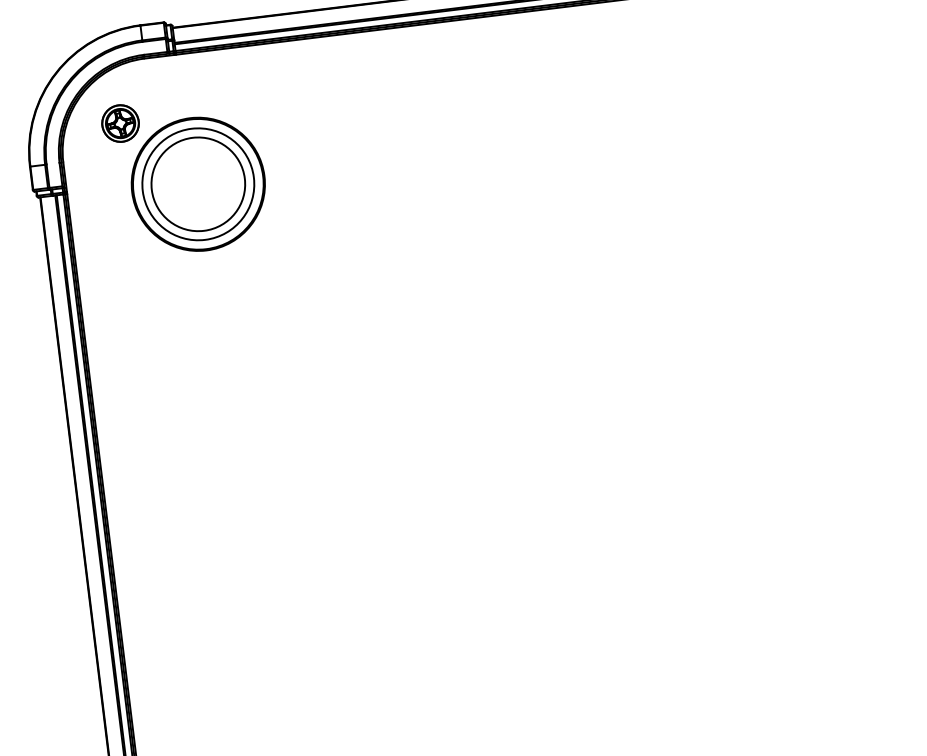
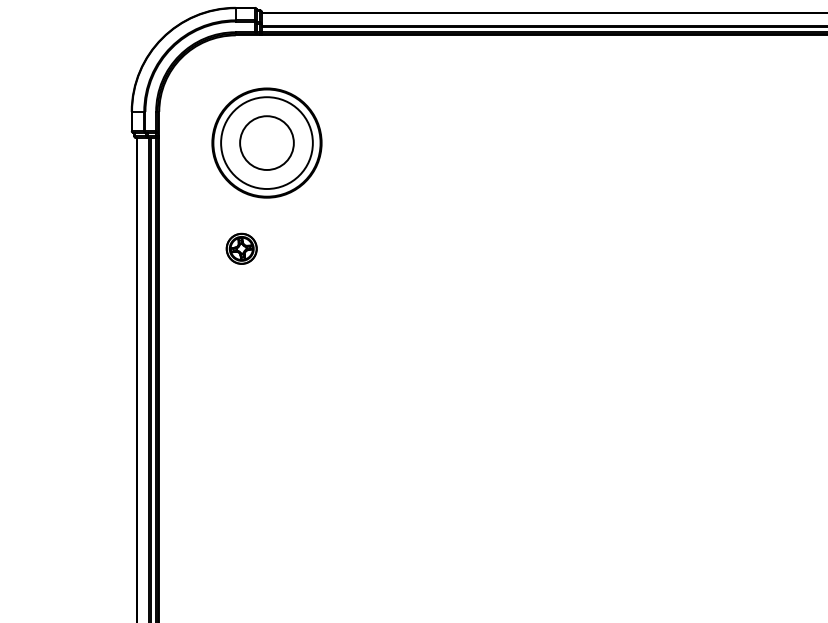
part: (120, 123) -> (241, 248), moved
circle: (197, 183) -> (266, 142), size x0.7

